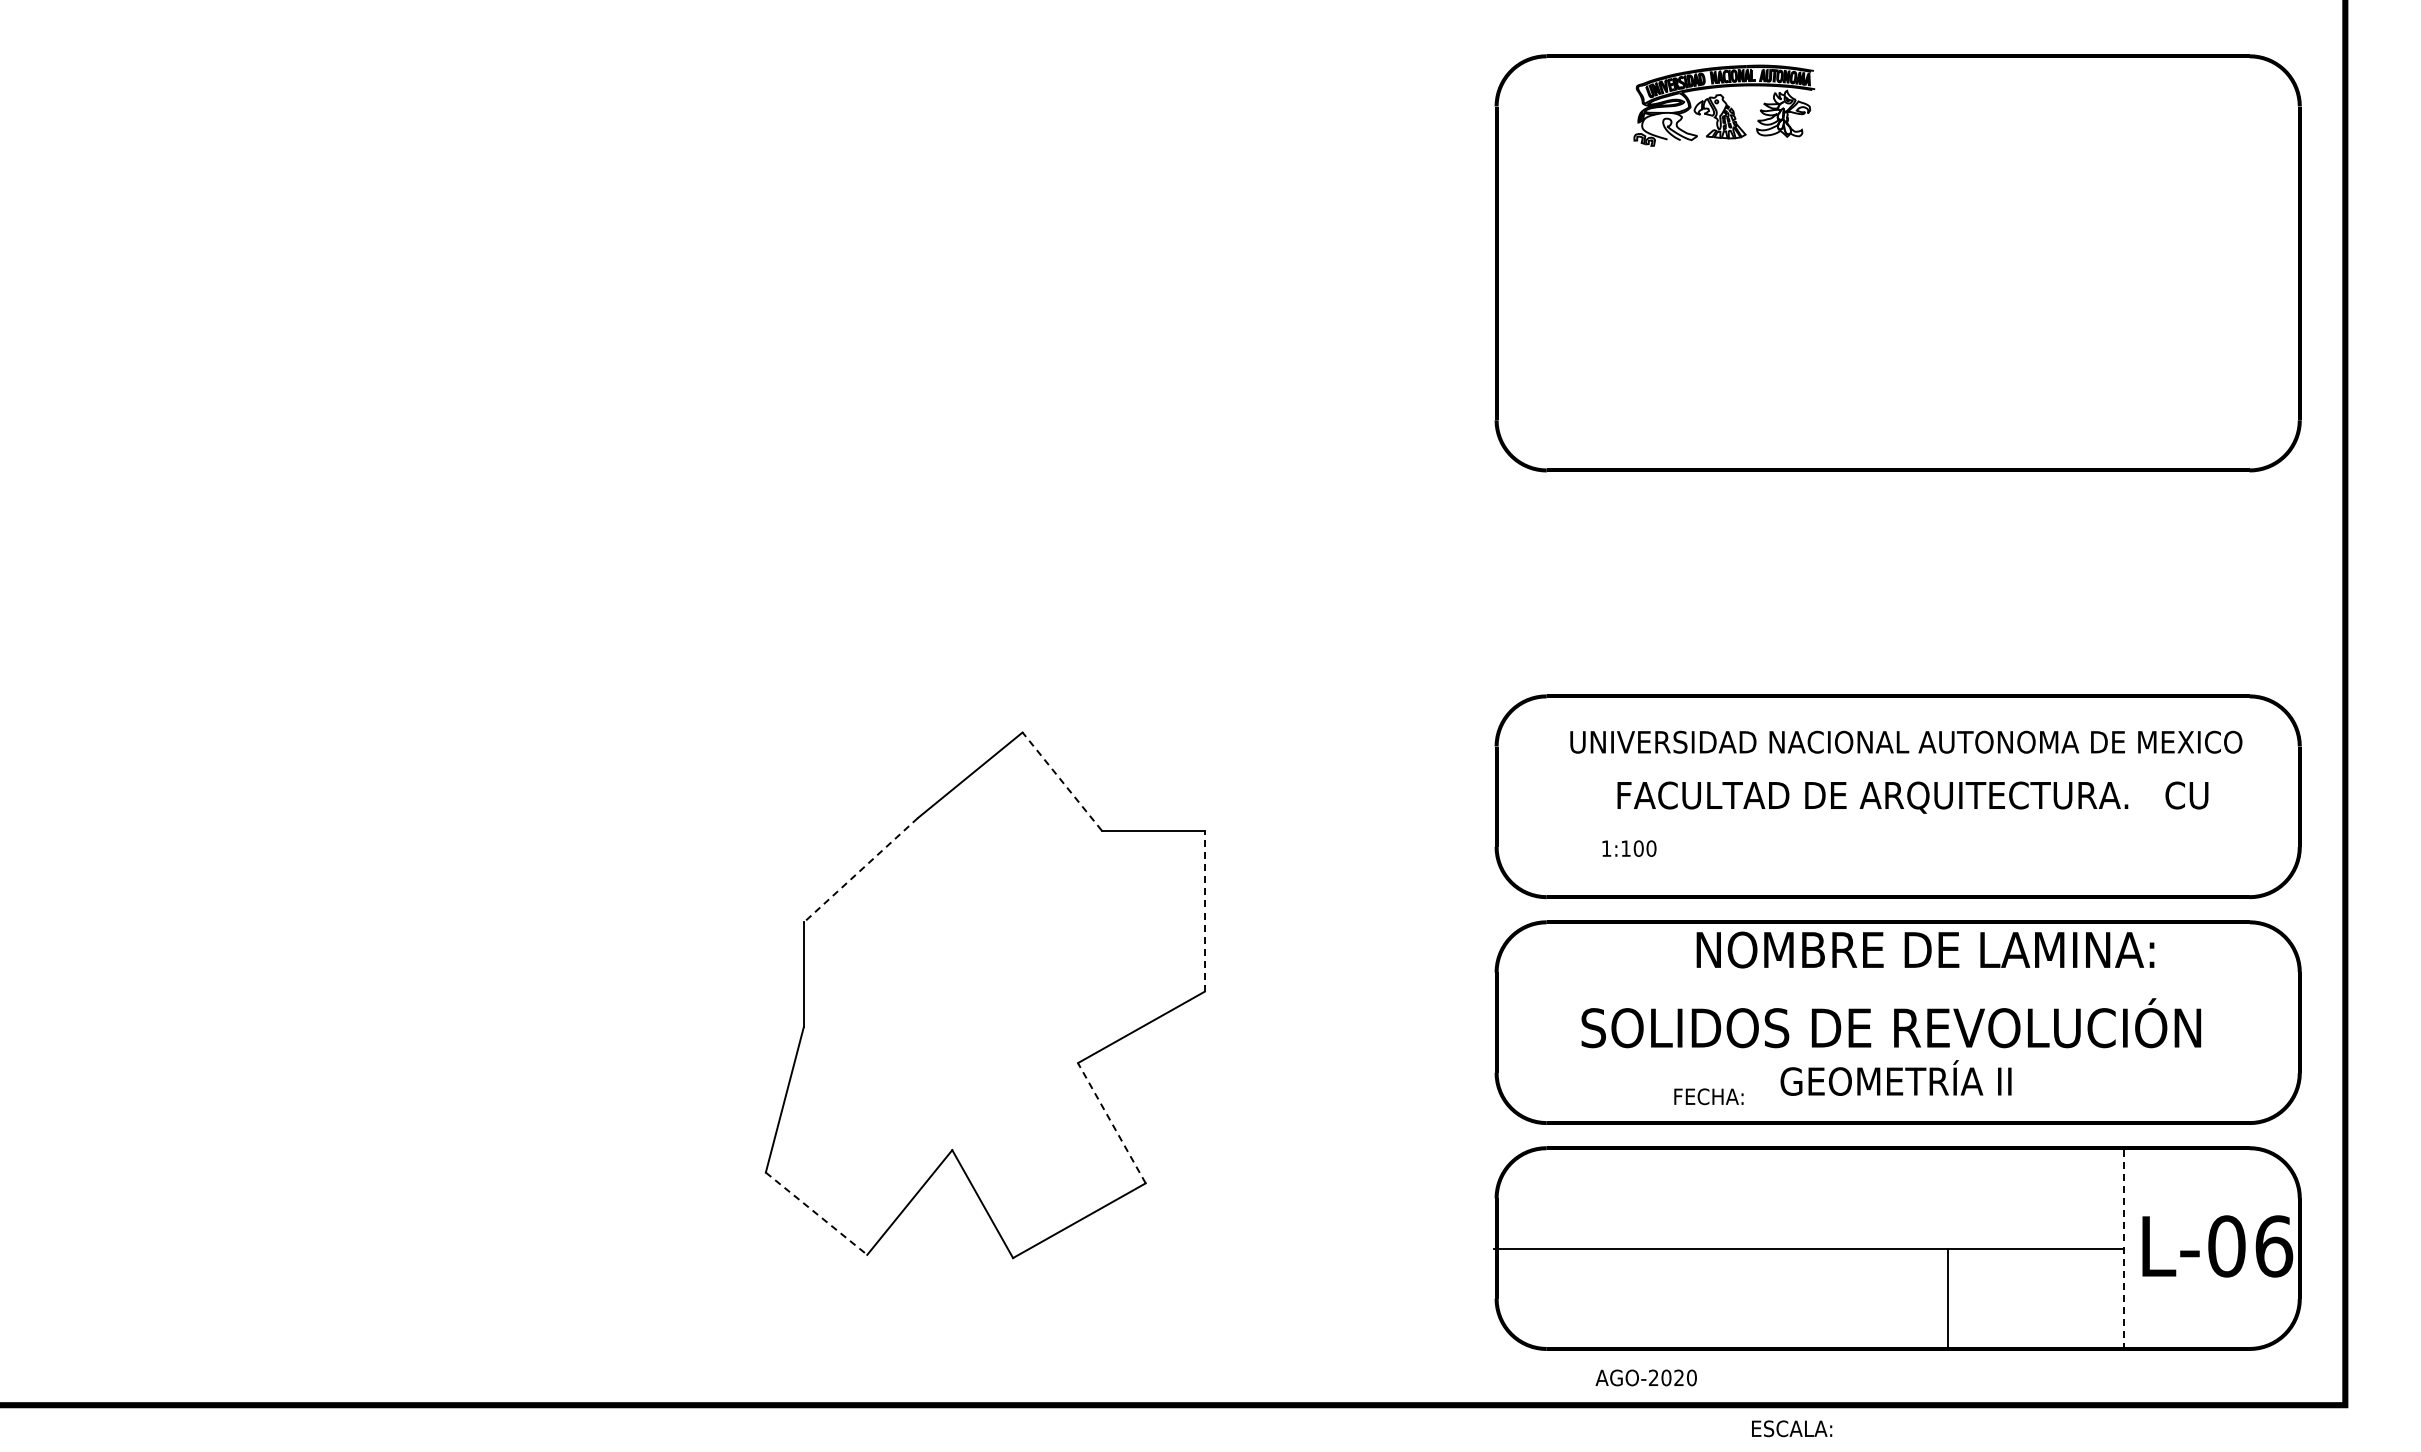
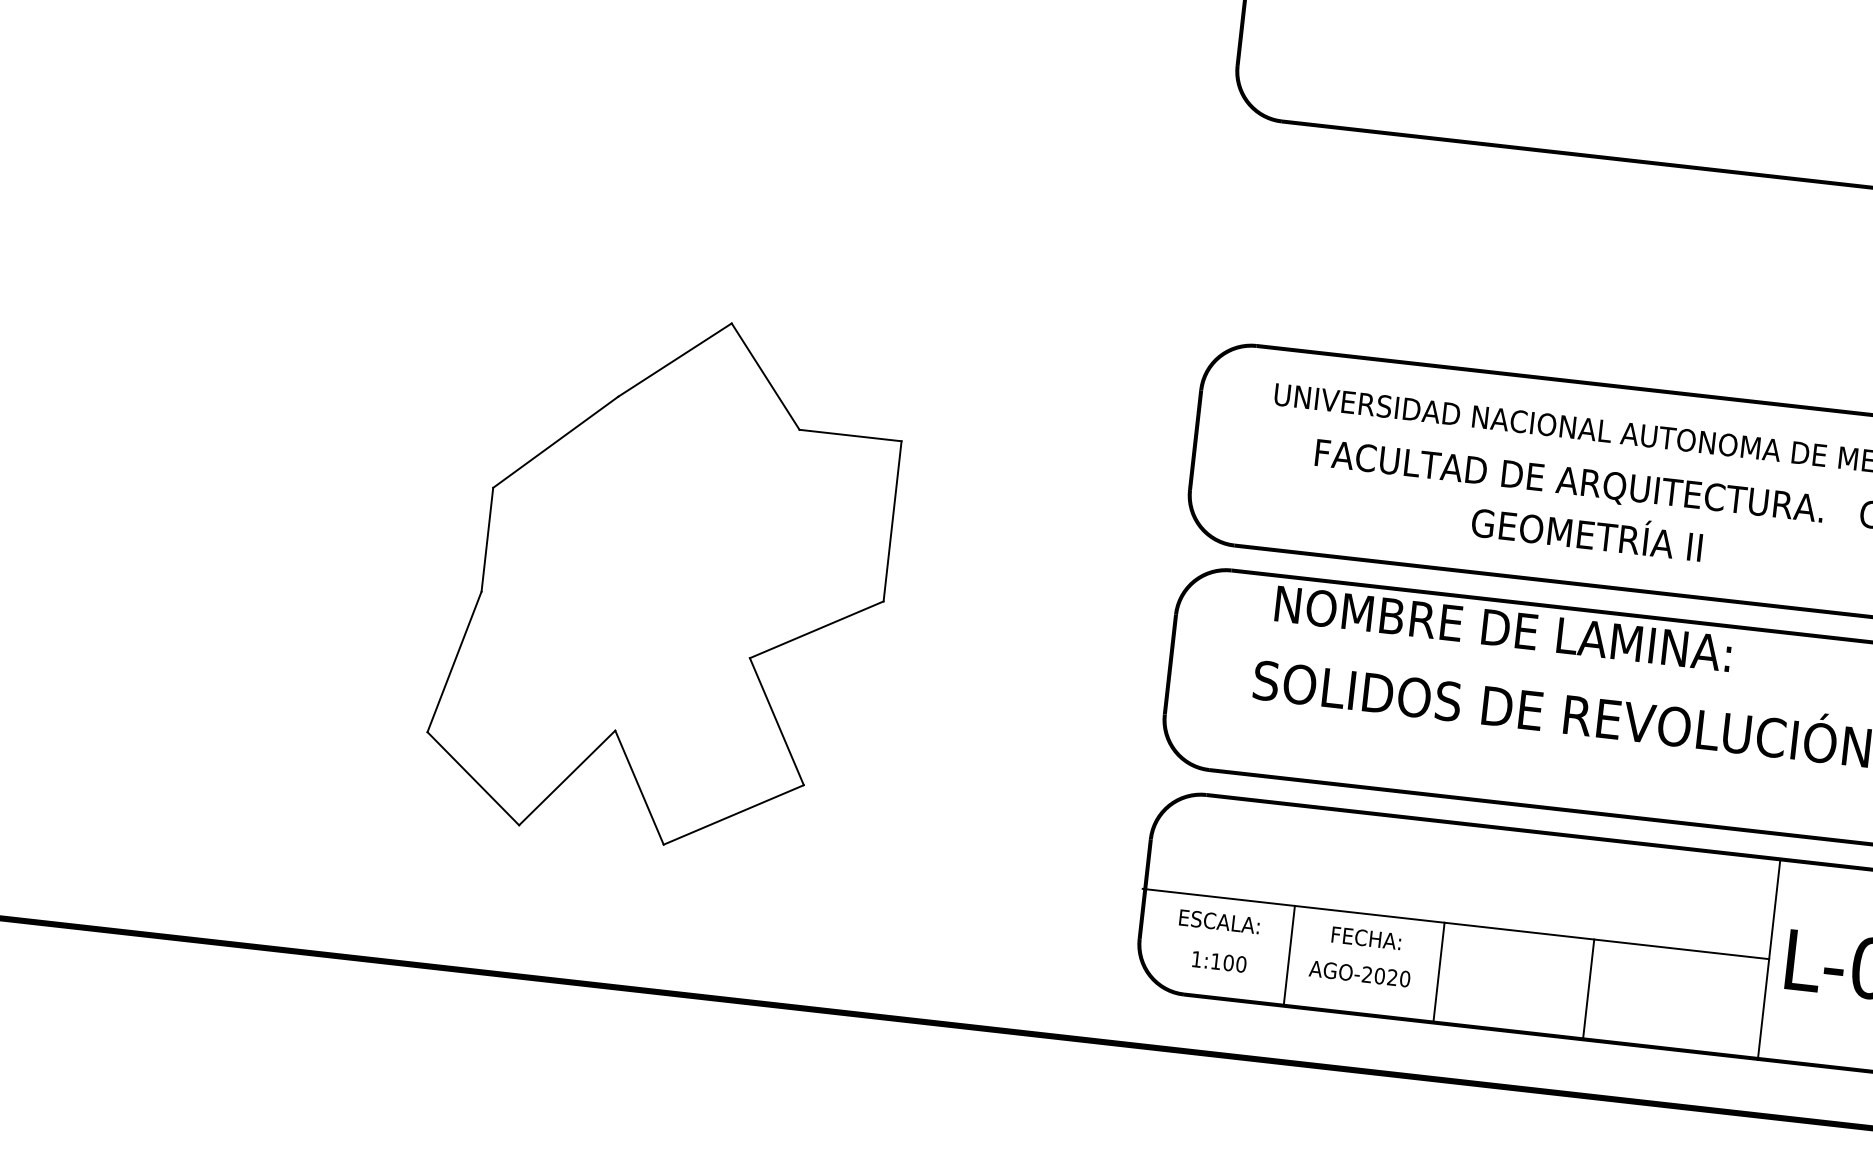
line: (1061, 781) -> (764, 376), dashed -> solid
text: (1629, 848) -> (1219, 961), moved
line: (860, 870) -> (555, 442), dashed -> solid
line: (1204, 911) -> (892, 521), dashed -> solid
text: (1925, 949) -> (1503, 628), moved
text: (1895, 1077) -> (1586, 531), moved
text: (1708, 1096) -> (1366, 937), moved
line: (1111, 1123) -> (776, 721), dashed -> solid
line: (816, 1214) -> (473, 779), dashed -> solid
line: (2124, 1249) -> (1769, 960), dashed -> solid
line: (1647, 1298) -> (1289, 955), added
line: (1797, 1298) -> (1438, 972), added
text: (1645, 1377) -> (1359, 973), moved
text: (1792, 1428) -> (1220, 921), moved

